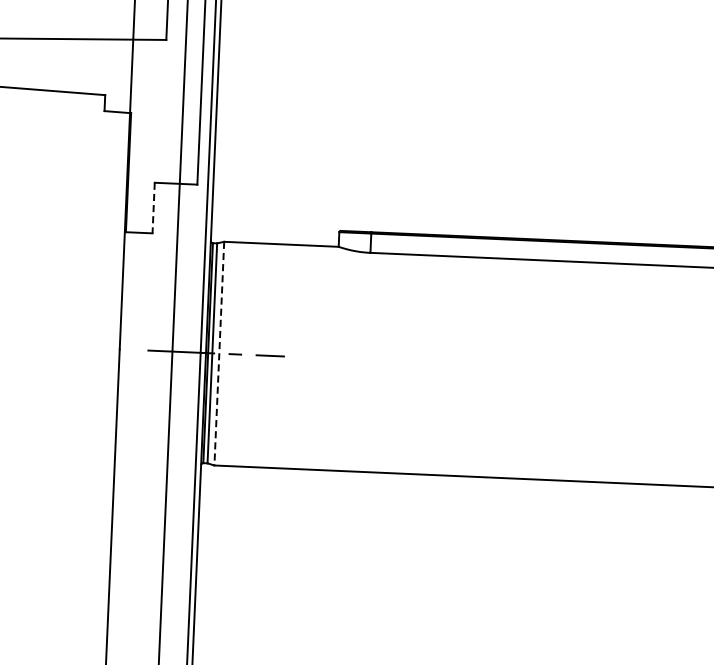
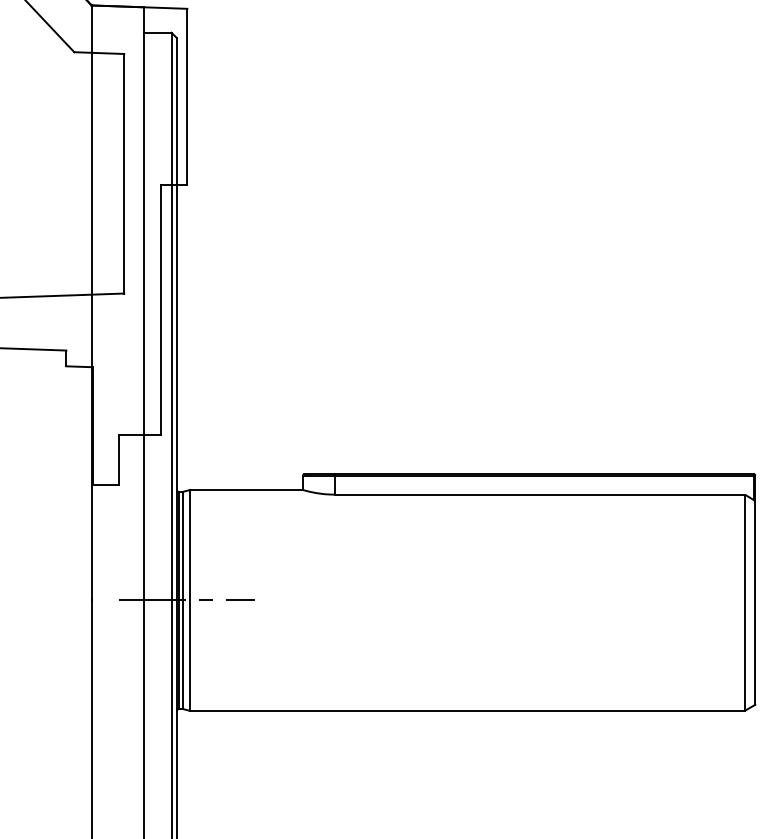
line: (154, 207) -> (119, 459), dashed -> solid
line: (218, 353) -> (189, 600), dashed -> solid

